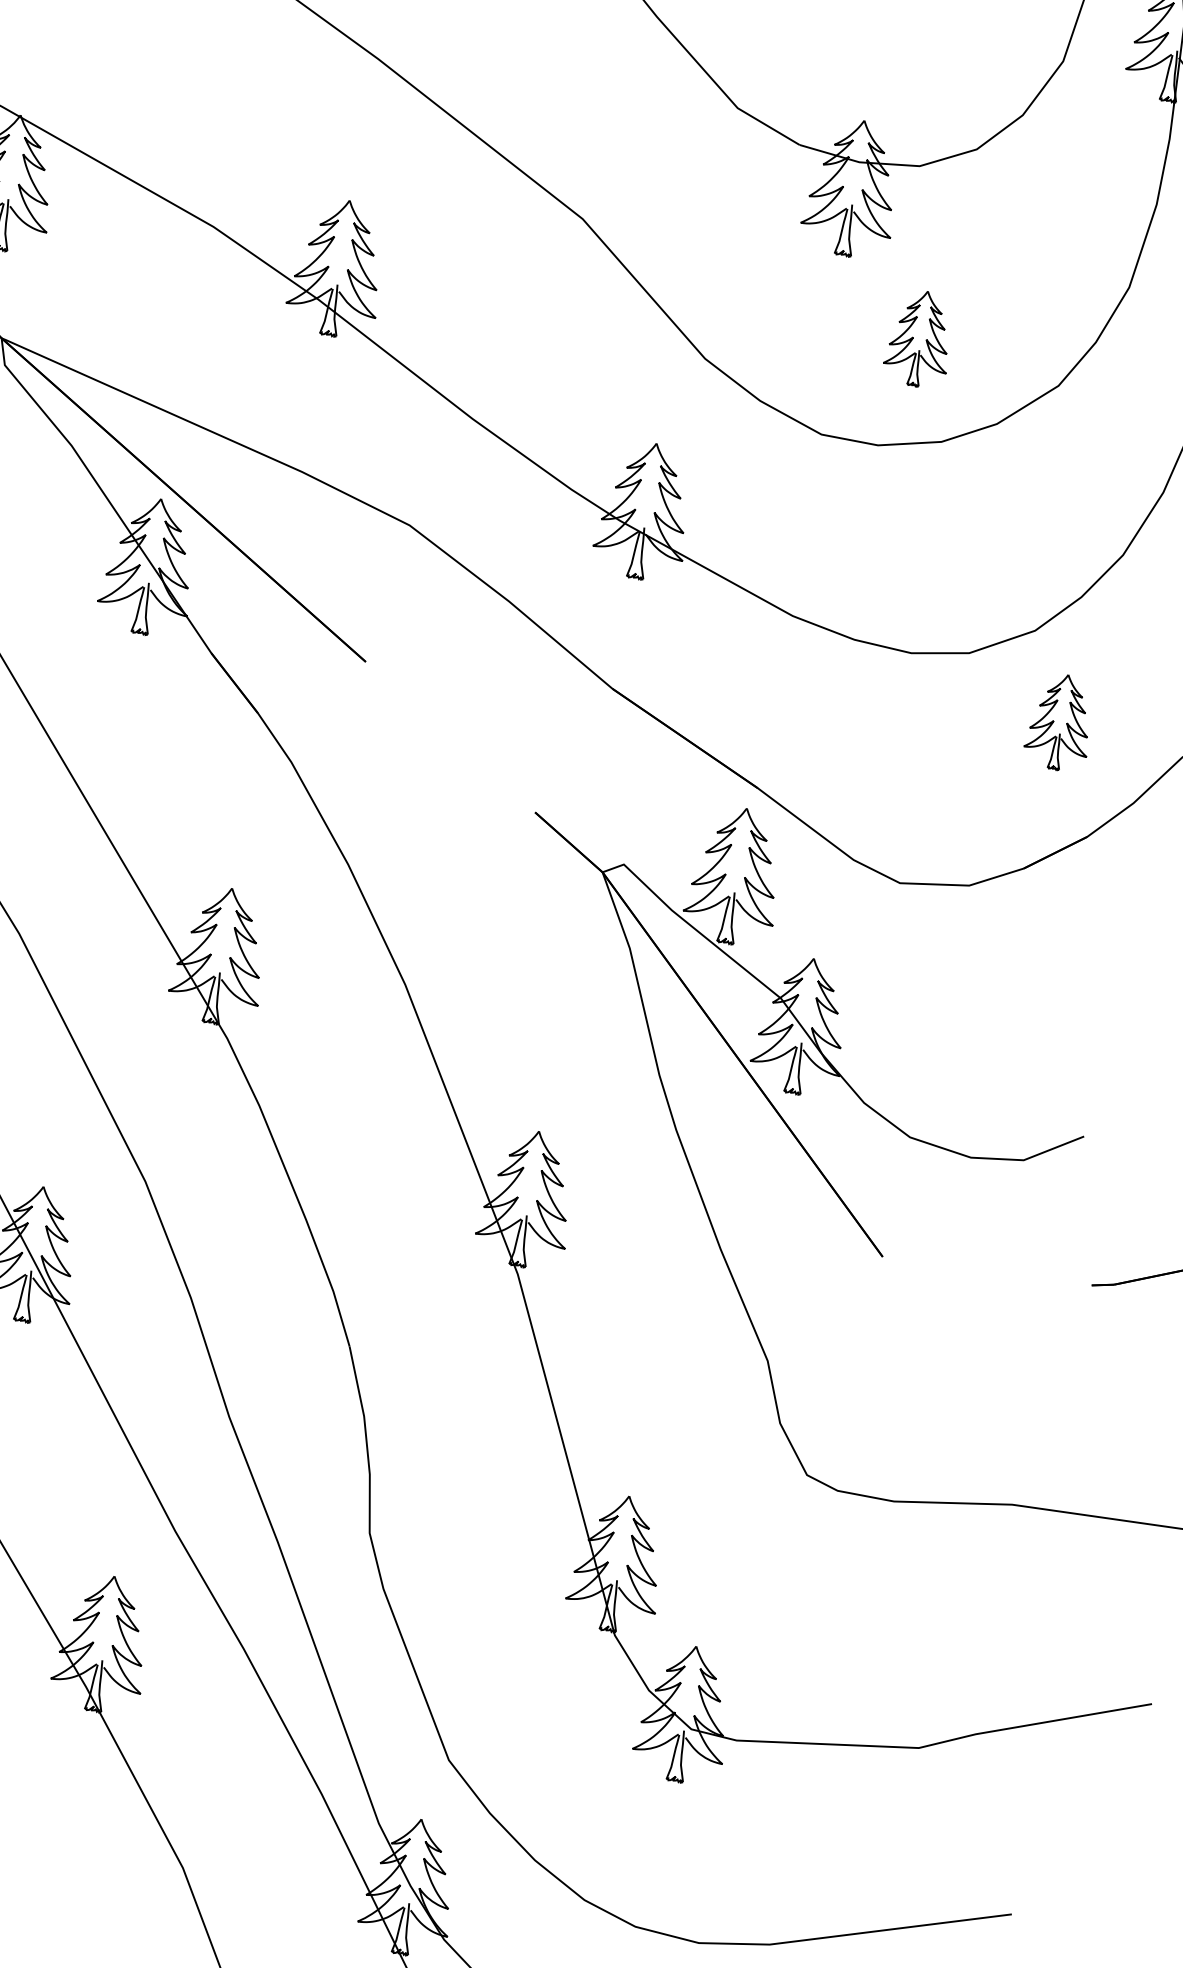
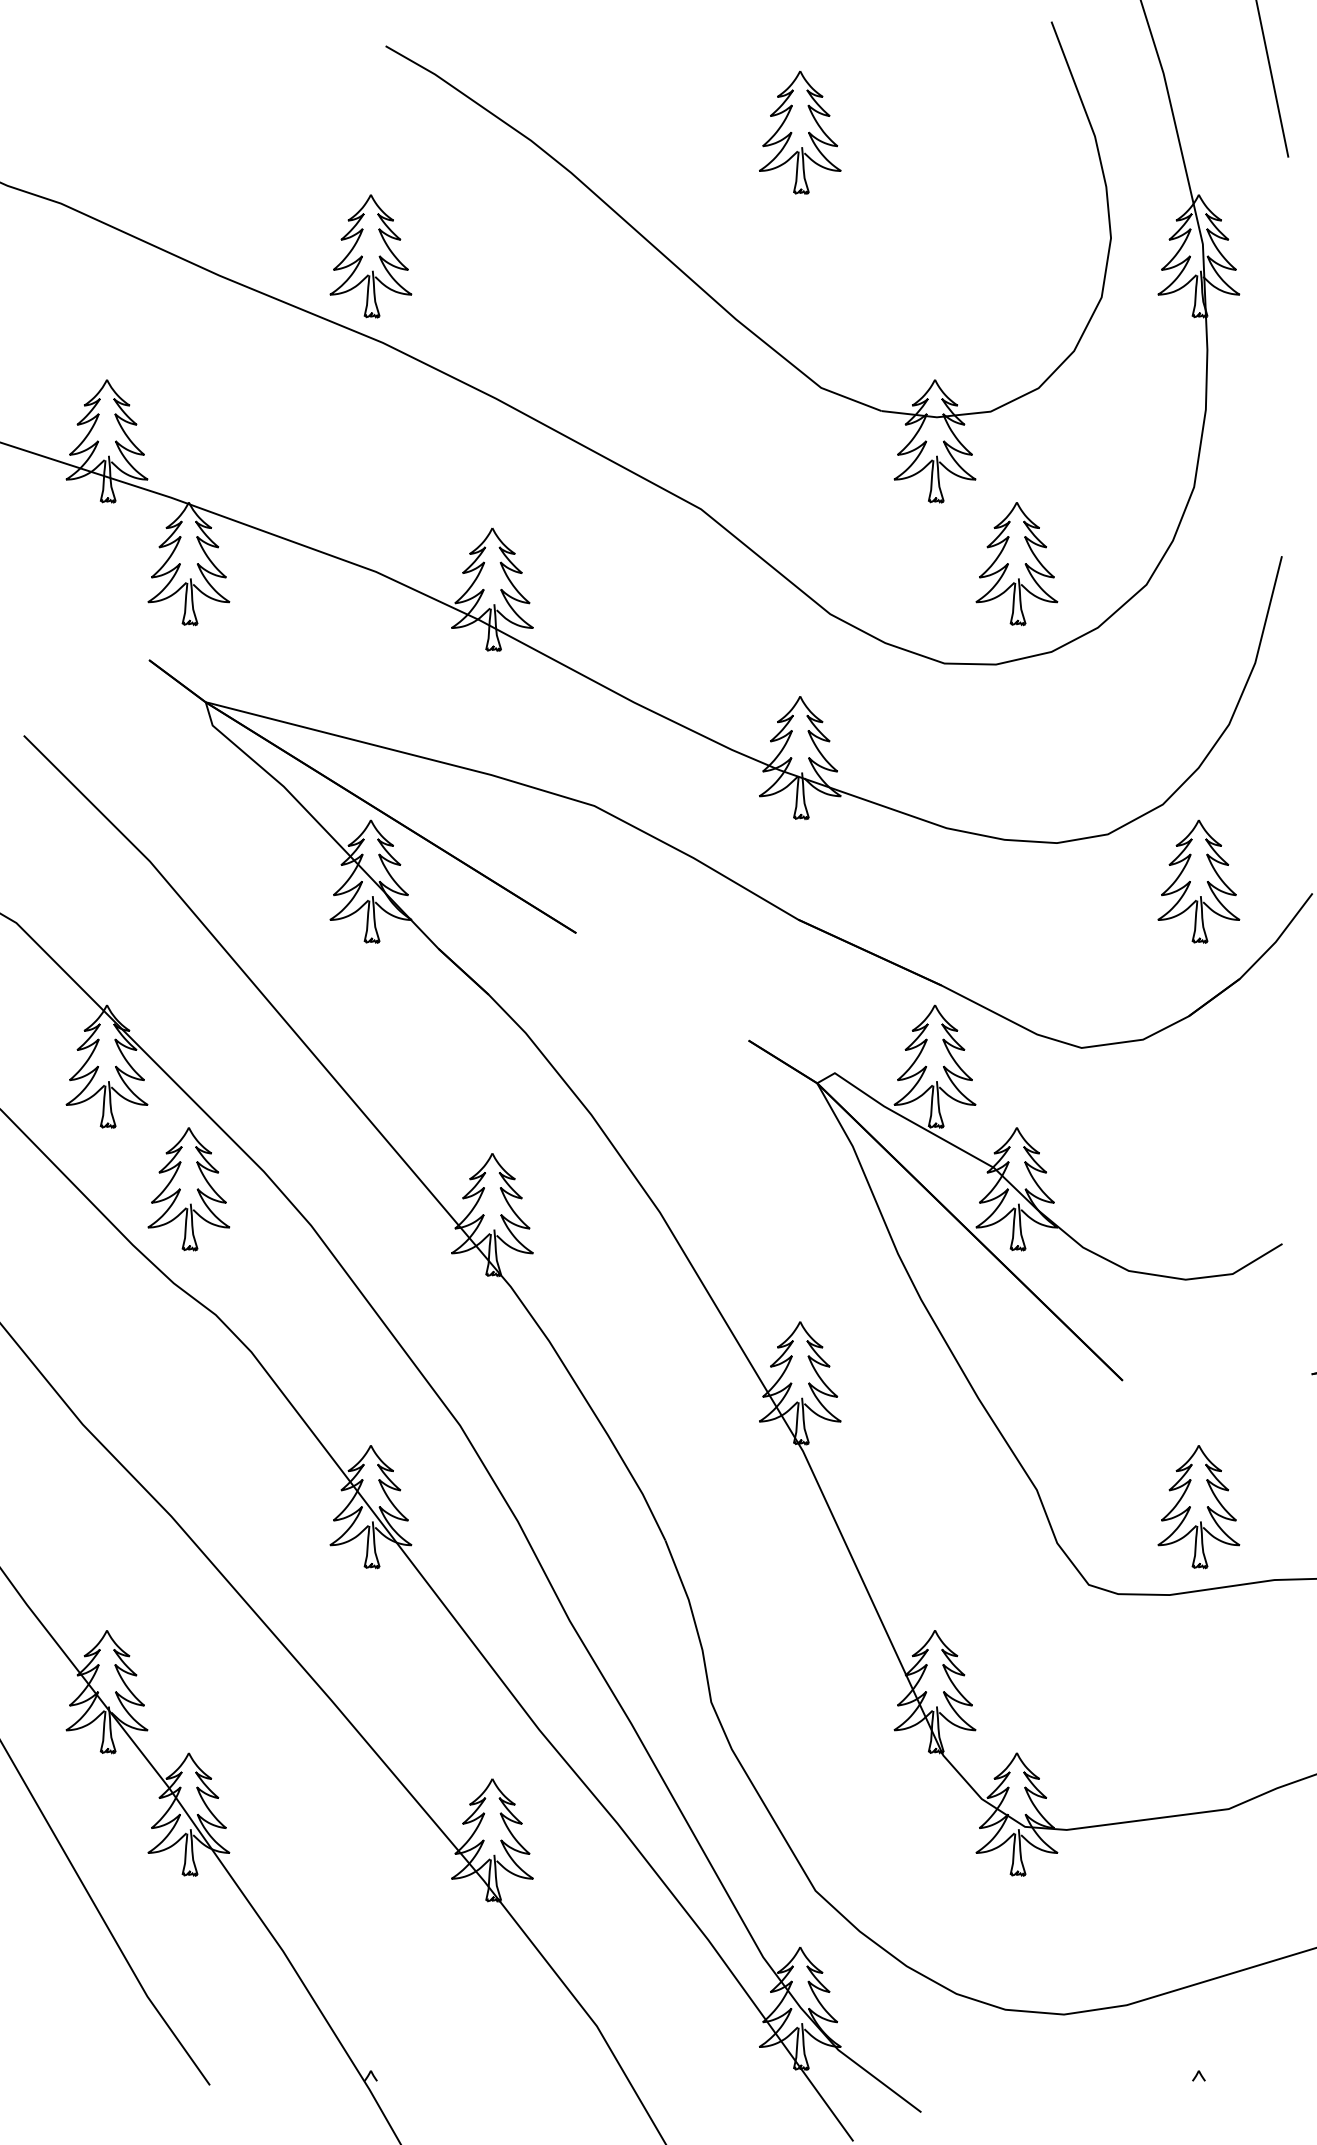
part: (919, 339) -> (1016, 564), size x1.43
part: (1059, 722) -> (1198, 881), size x1.43
part: (942, 1410) -> (1198, 1507), added

